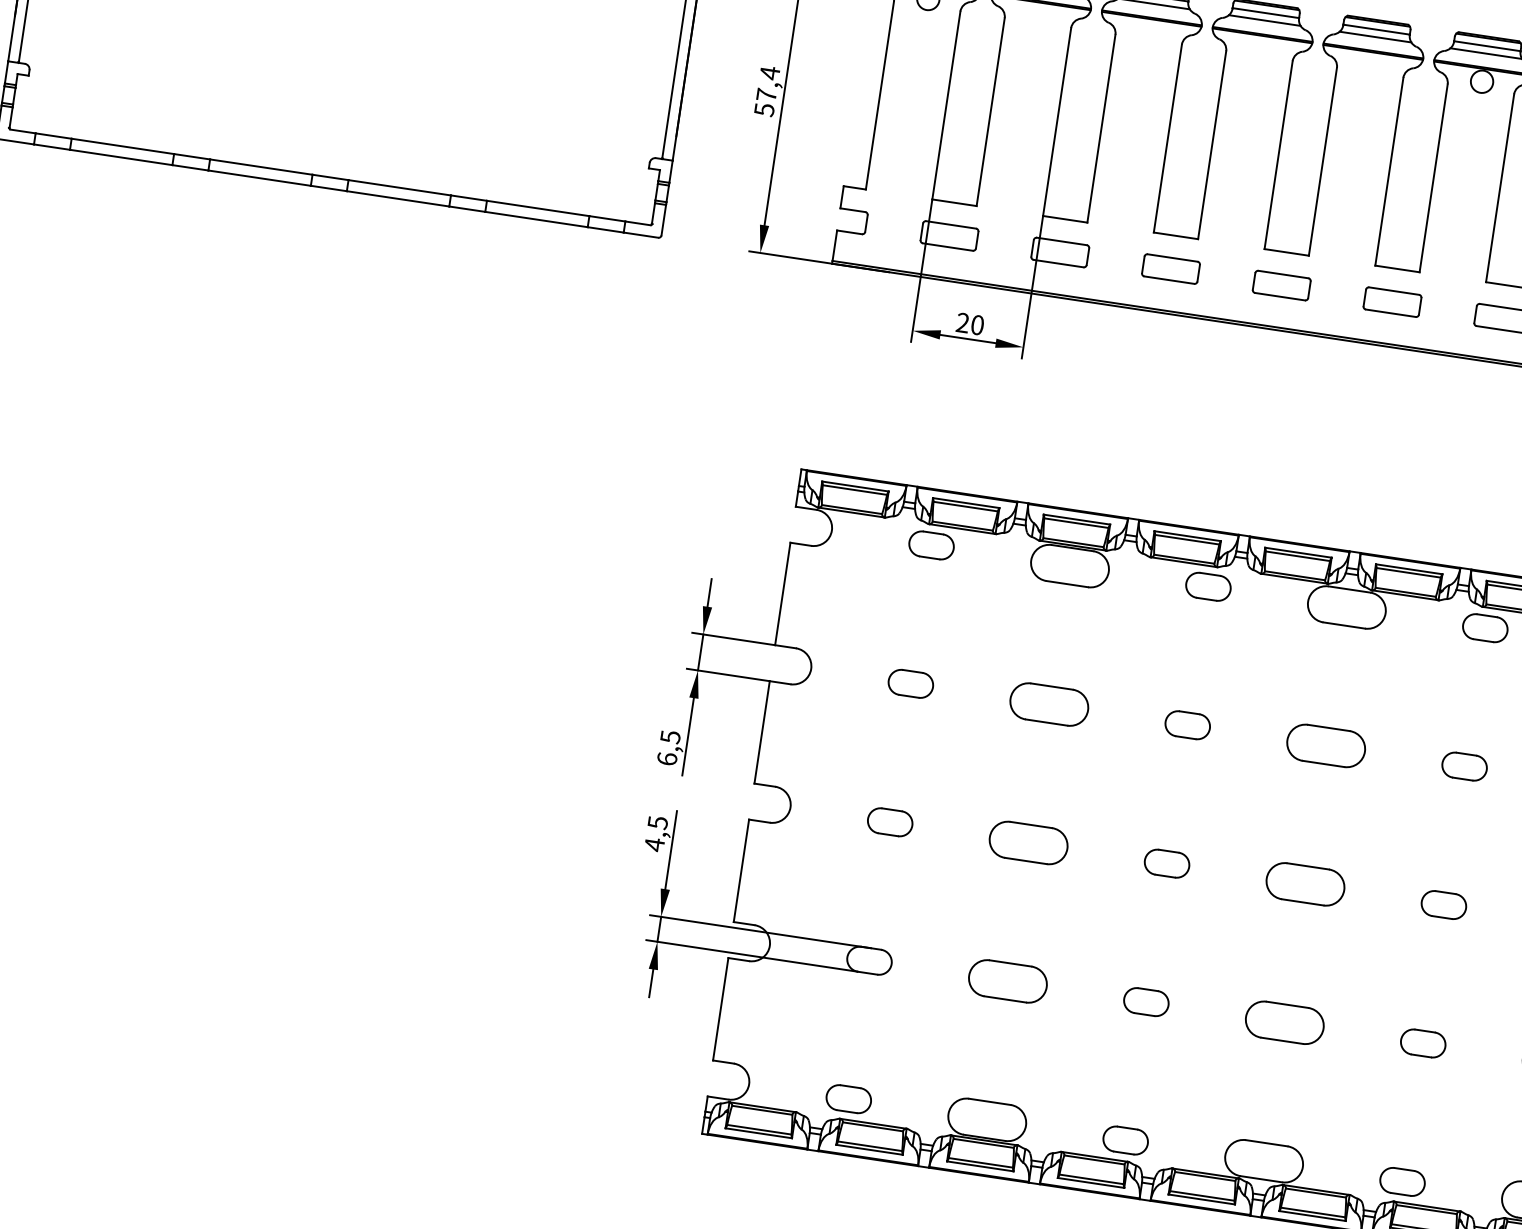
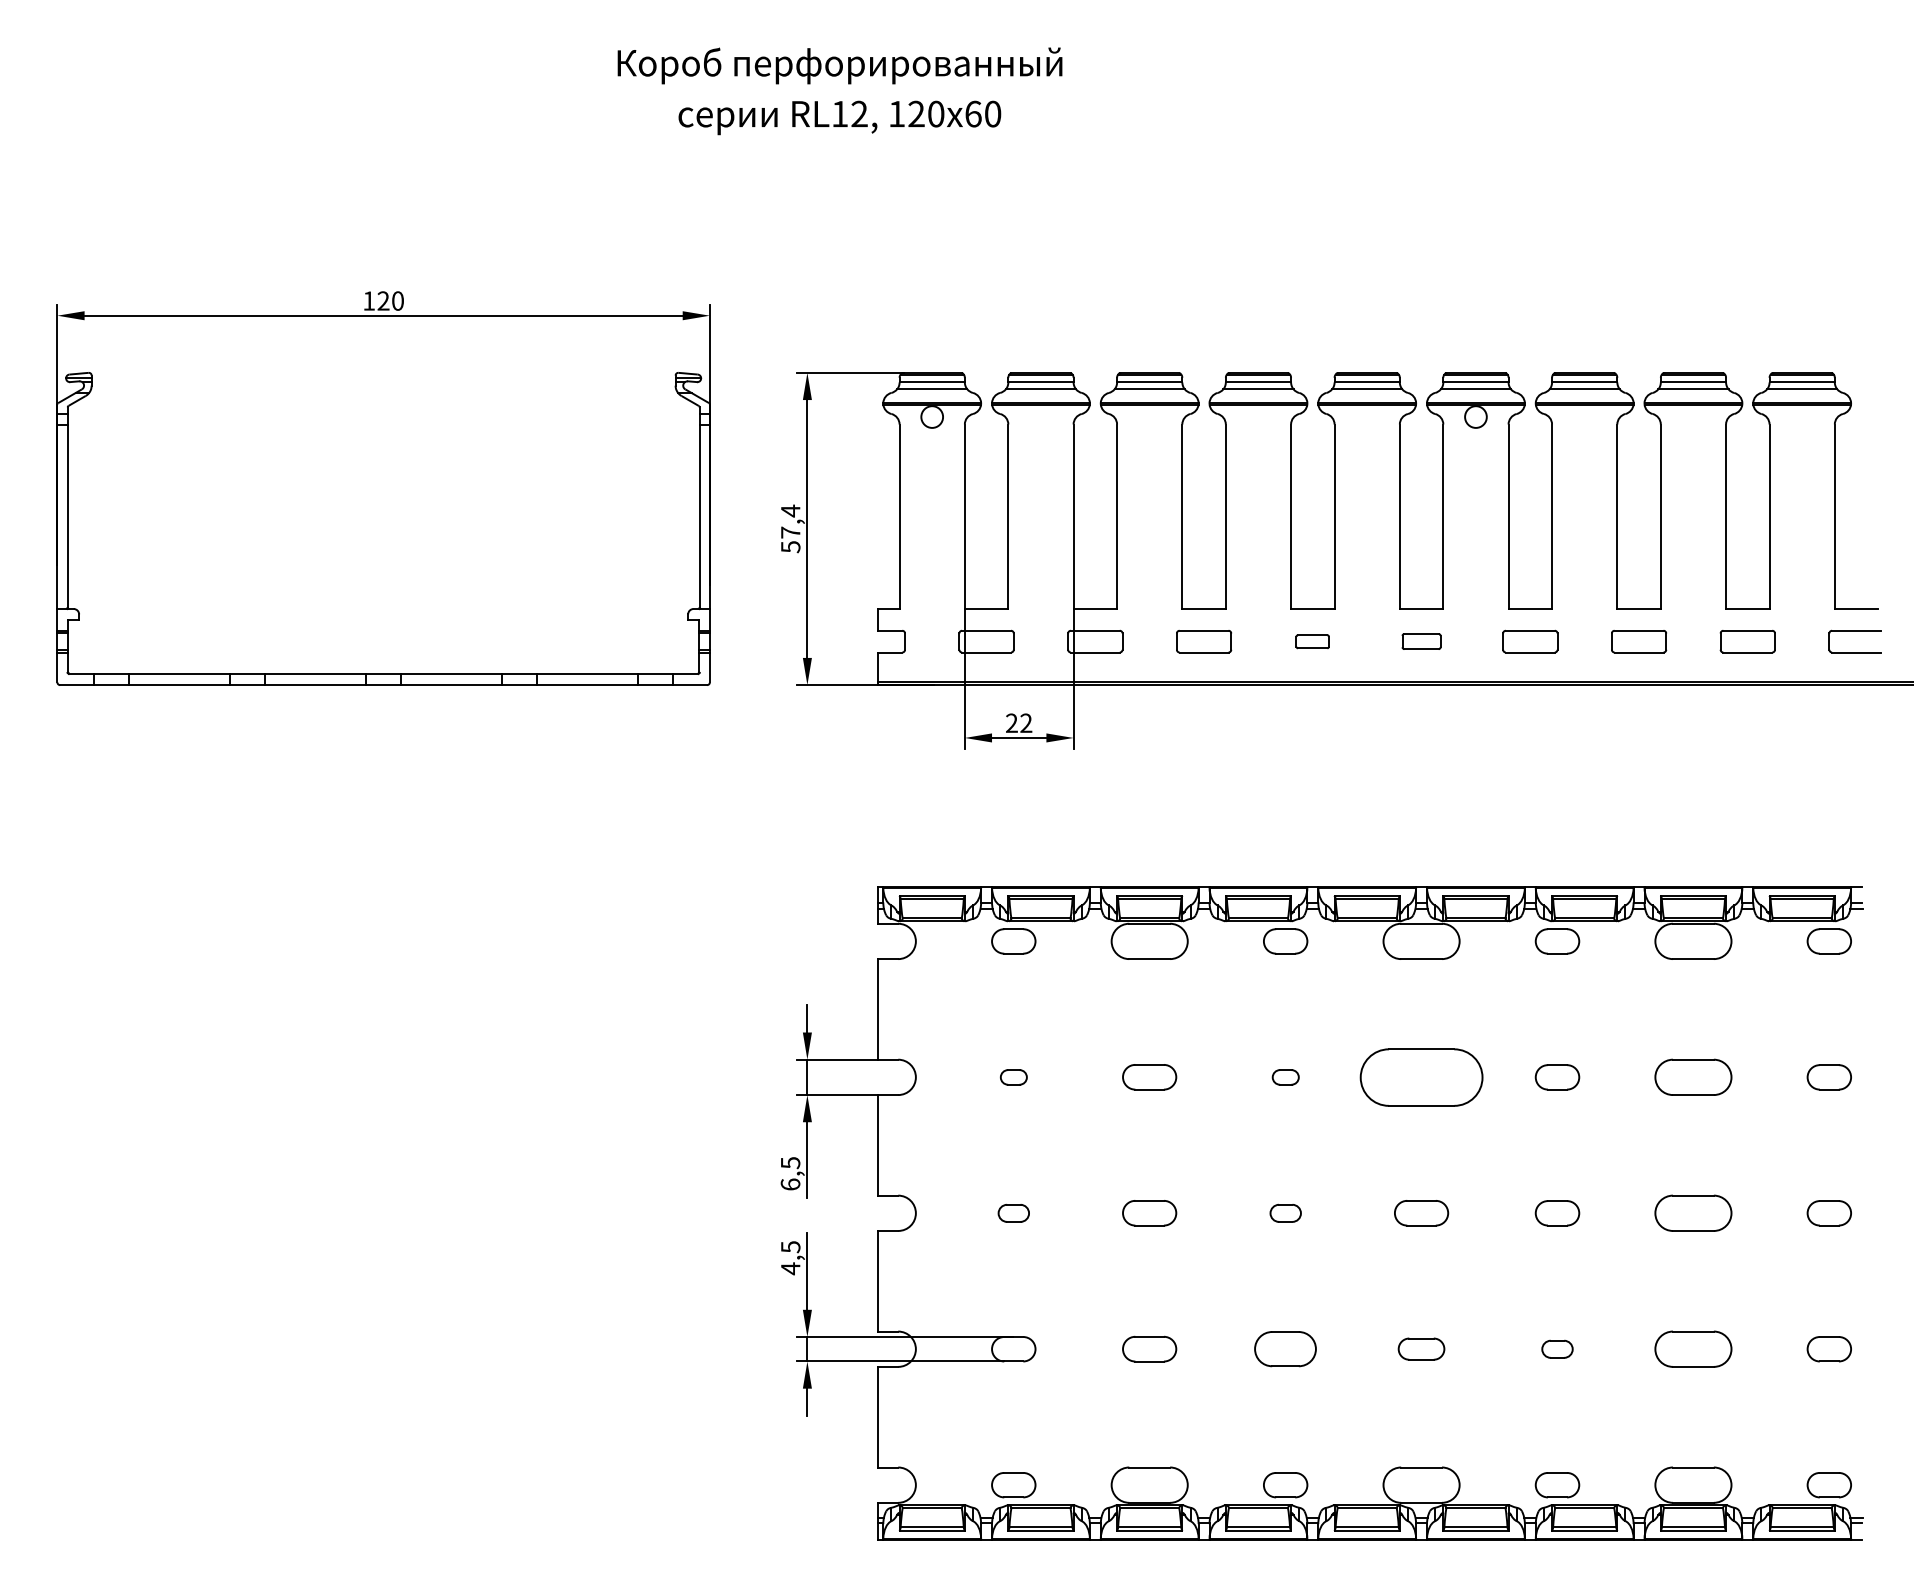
part: (1281, 285) -> (1312, 641), size x0.6
part: (1392, 302) -> (1421, 641), size x0.7
text: (977, 325) -> (1026, 723), 20 -> 22
part: (910, 683) -> (1013, 1077), size x0.6
part: (1049, 703) -> (1149, 1076), size x0.7
part: (1187, 725) -> (1285, 1077), size x0.6
part: (1326, 745) -> (1421, 1076), size x1.6
part: (889, 822) -> (1013, 1213), size x0.7
part: (1028, 842) -> (1149, 1212), size x0.7
part: (1166, 863) -> (1285, 1213), size x0.7
part: (1305, 883) -> (1421, 1212), size x0.7
part: (1007, 980) -> (1149, 1348), size x0.7
part: (1146, 1002) -> (1285, 1349), size x1.4
part: (1284, 1022) -> (1421, 1348), size x0.6
part: (1423, 1043) -> (1557, 1349), size x0.7

